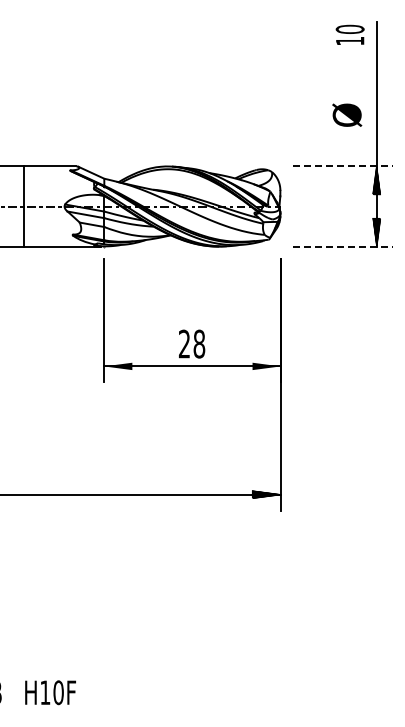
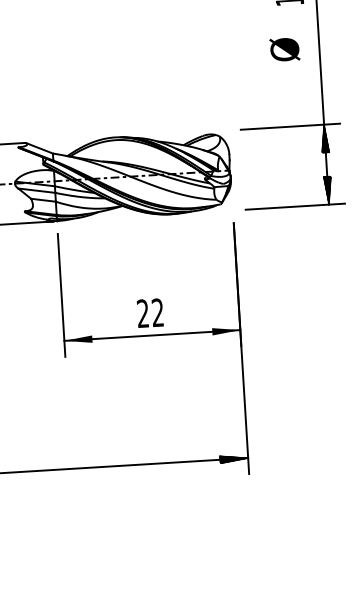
text: (347, 114) -> (285, 48), moved
line: (343, 166) -> (290, 126), dashed -> solid
line: (343, 246) -> (295, 206), dashed -> solid
text: (199, 343) -> (157, 312), 28 -> 22

